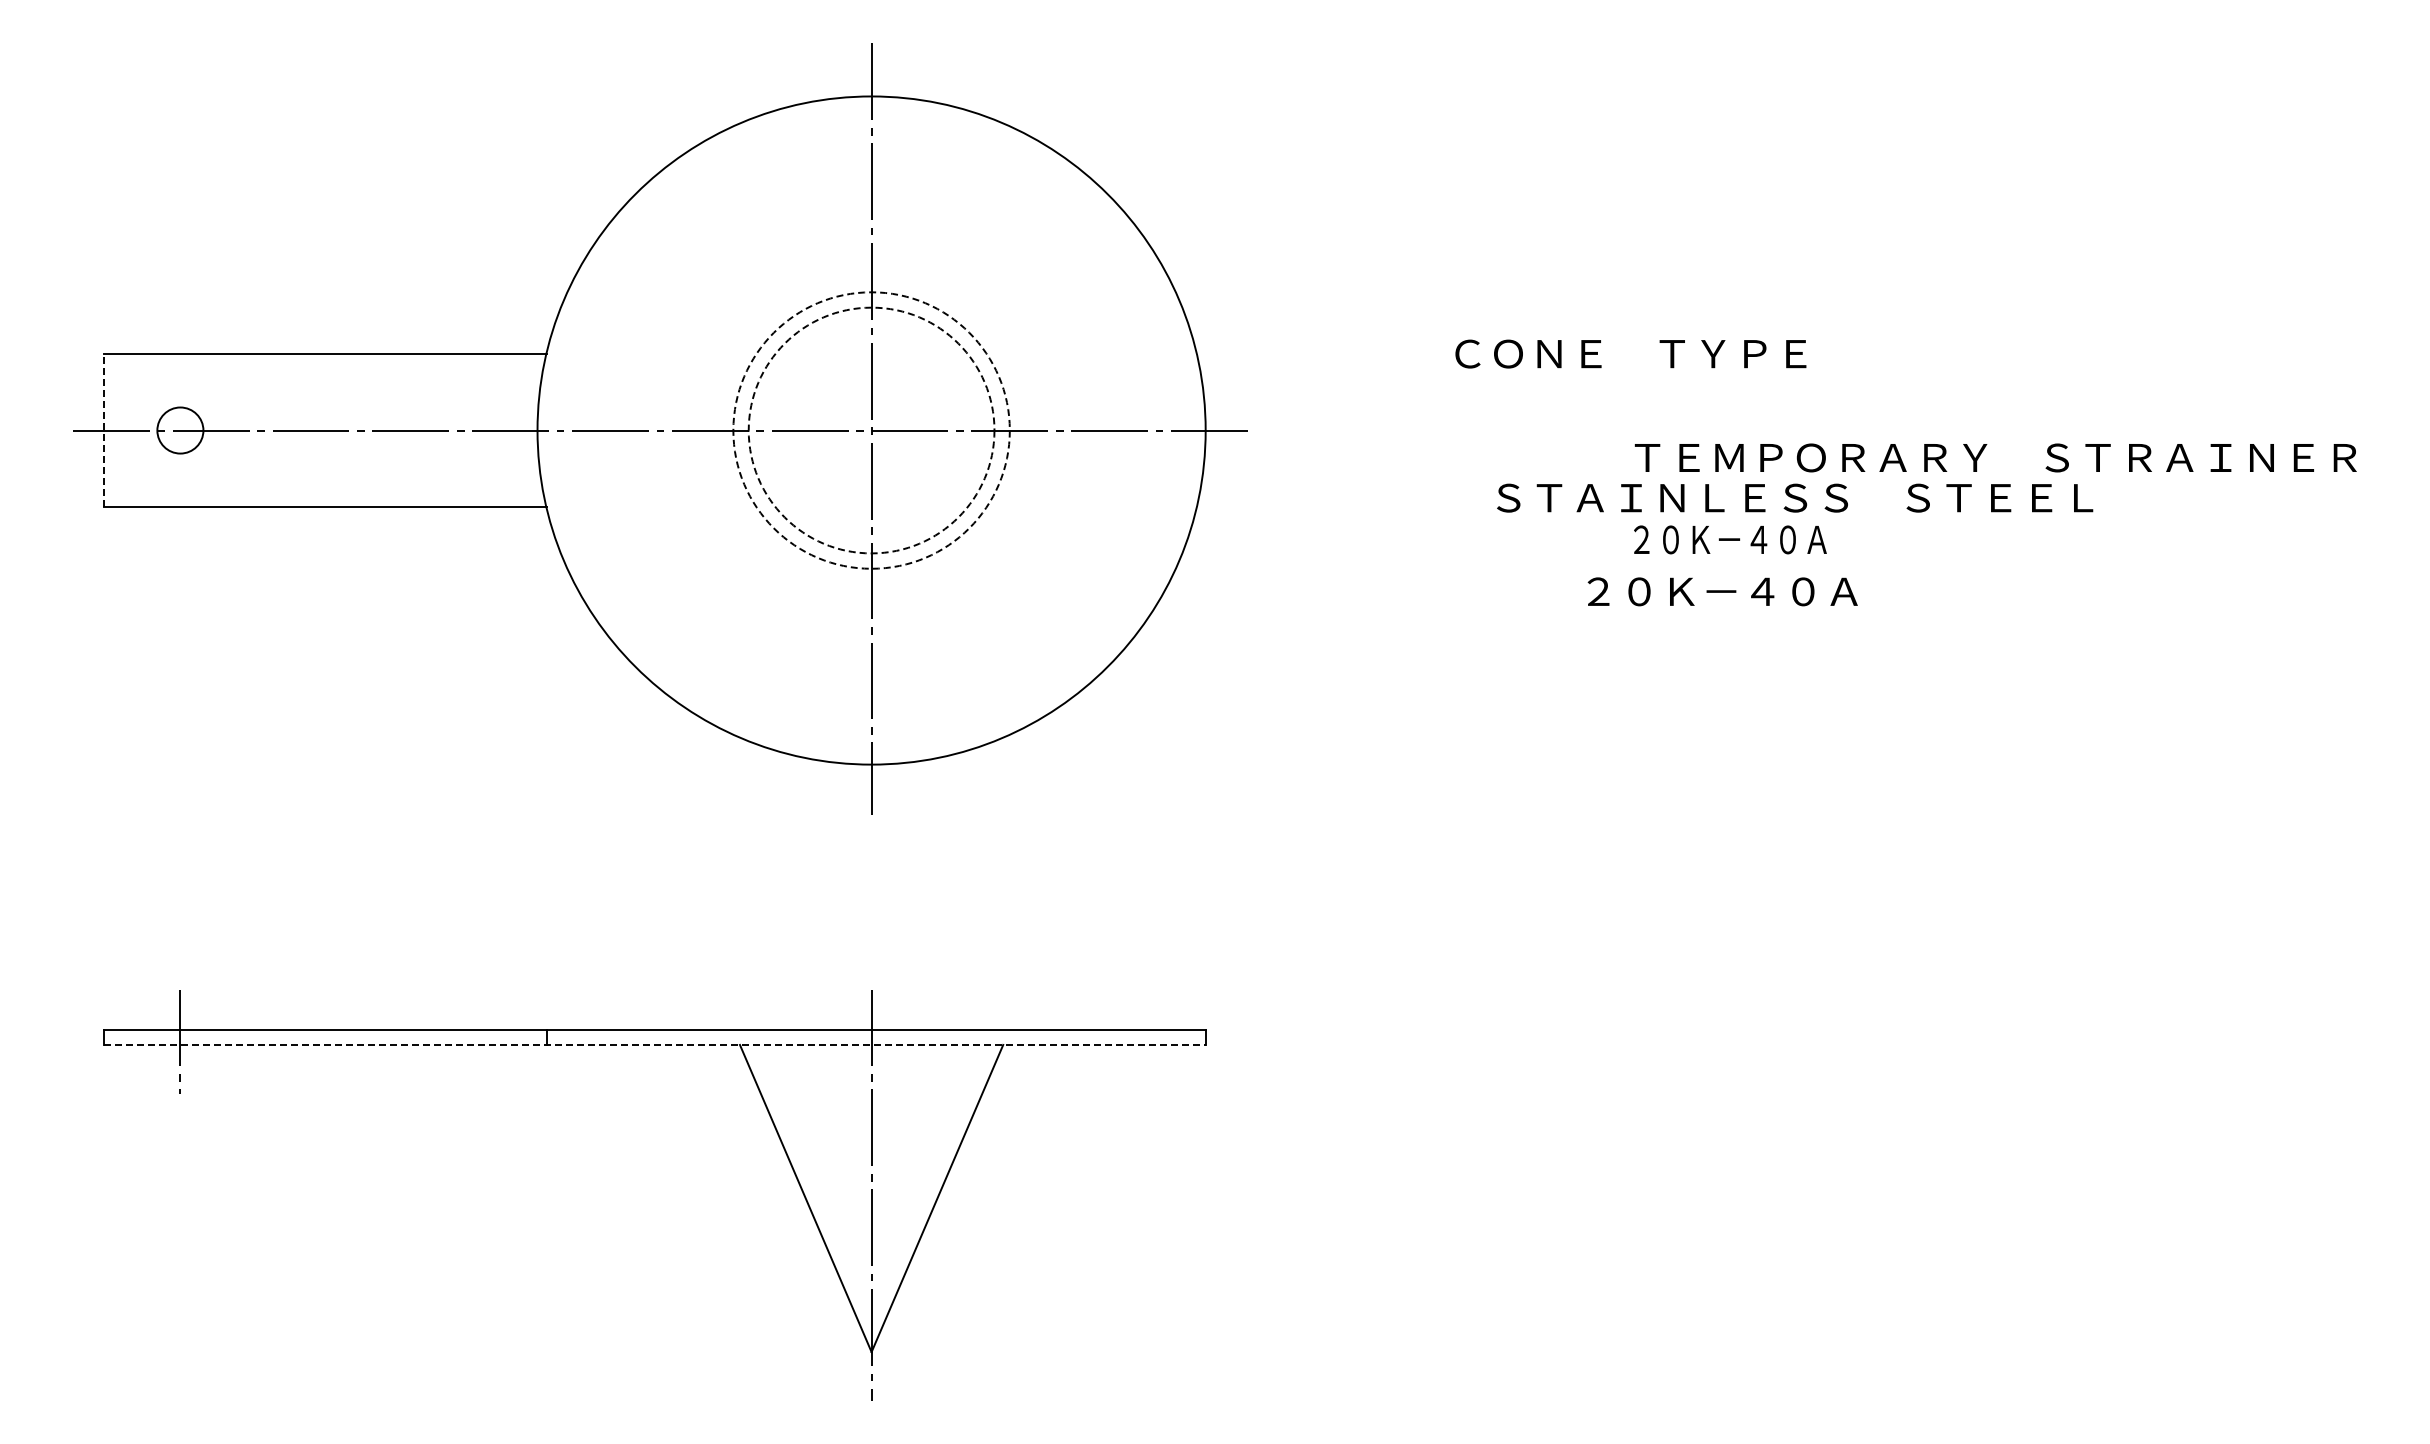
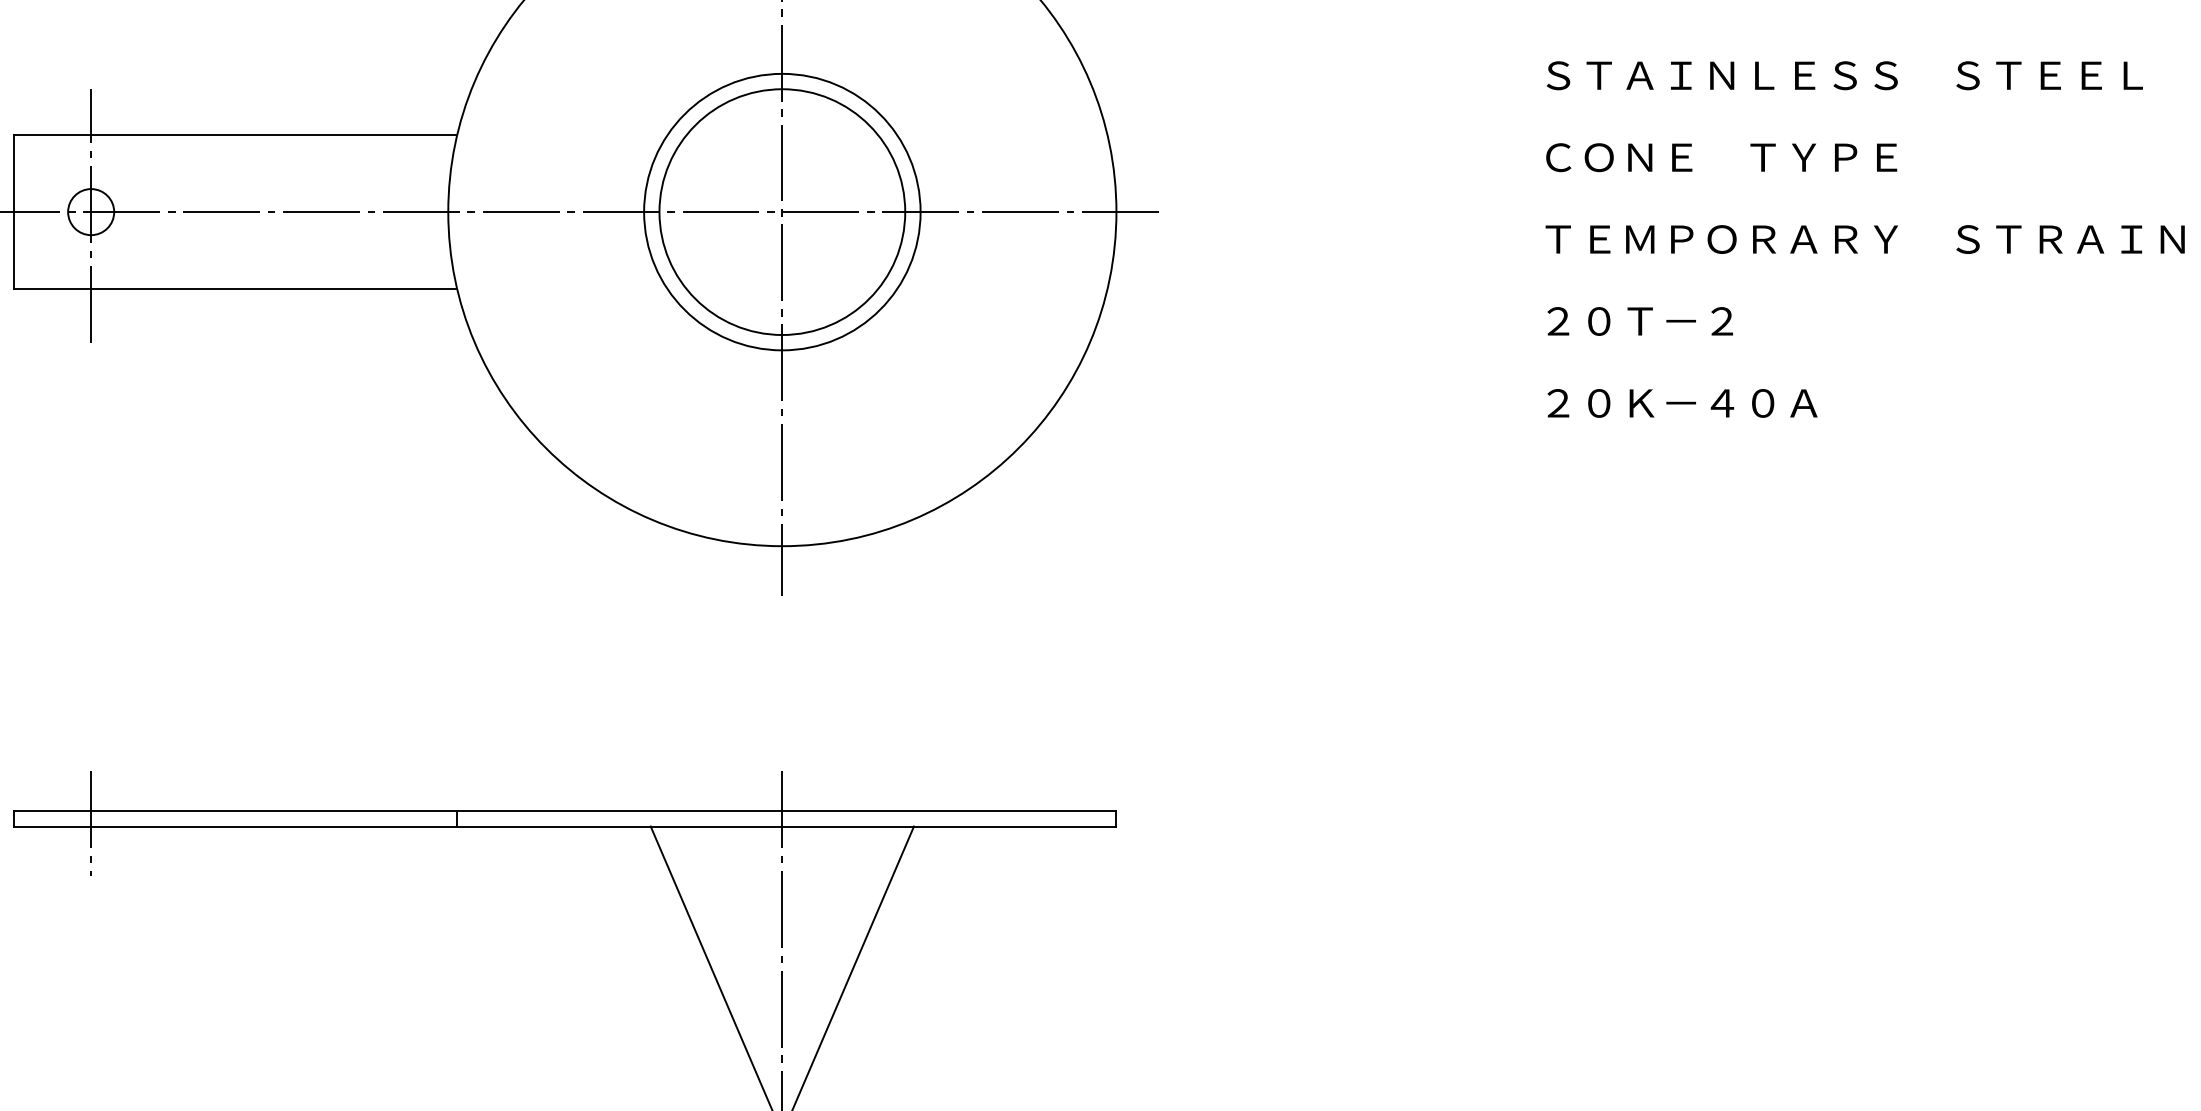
text: (1630, 353) -> (1721, 157), moved
line: (103, 430) -> (14, 212), dashed -> solid
circle: (871, 430) -> (782, 212), dashed -> solid
circle: (871, 430) -> (782, 212), dashed -> solid
line: (180, 434) -> (91, 216), added
text: (1795, 497) -> (1845, 75), moved
text: (1730, 539) -> (1641, 321), ２０Ｋ－４０Ａ -> ２０Ｔ－２
text: (1722, 591) -> (1682, 403), moved
line: (655, 1044) -> (566, 826), dashed -> solid

